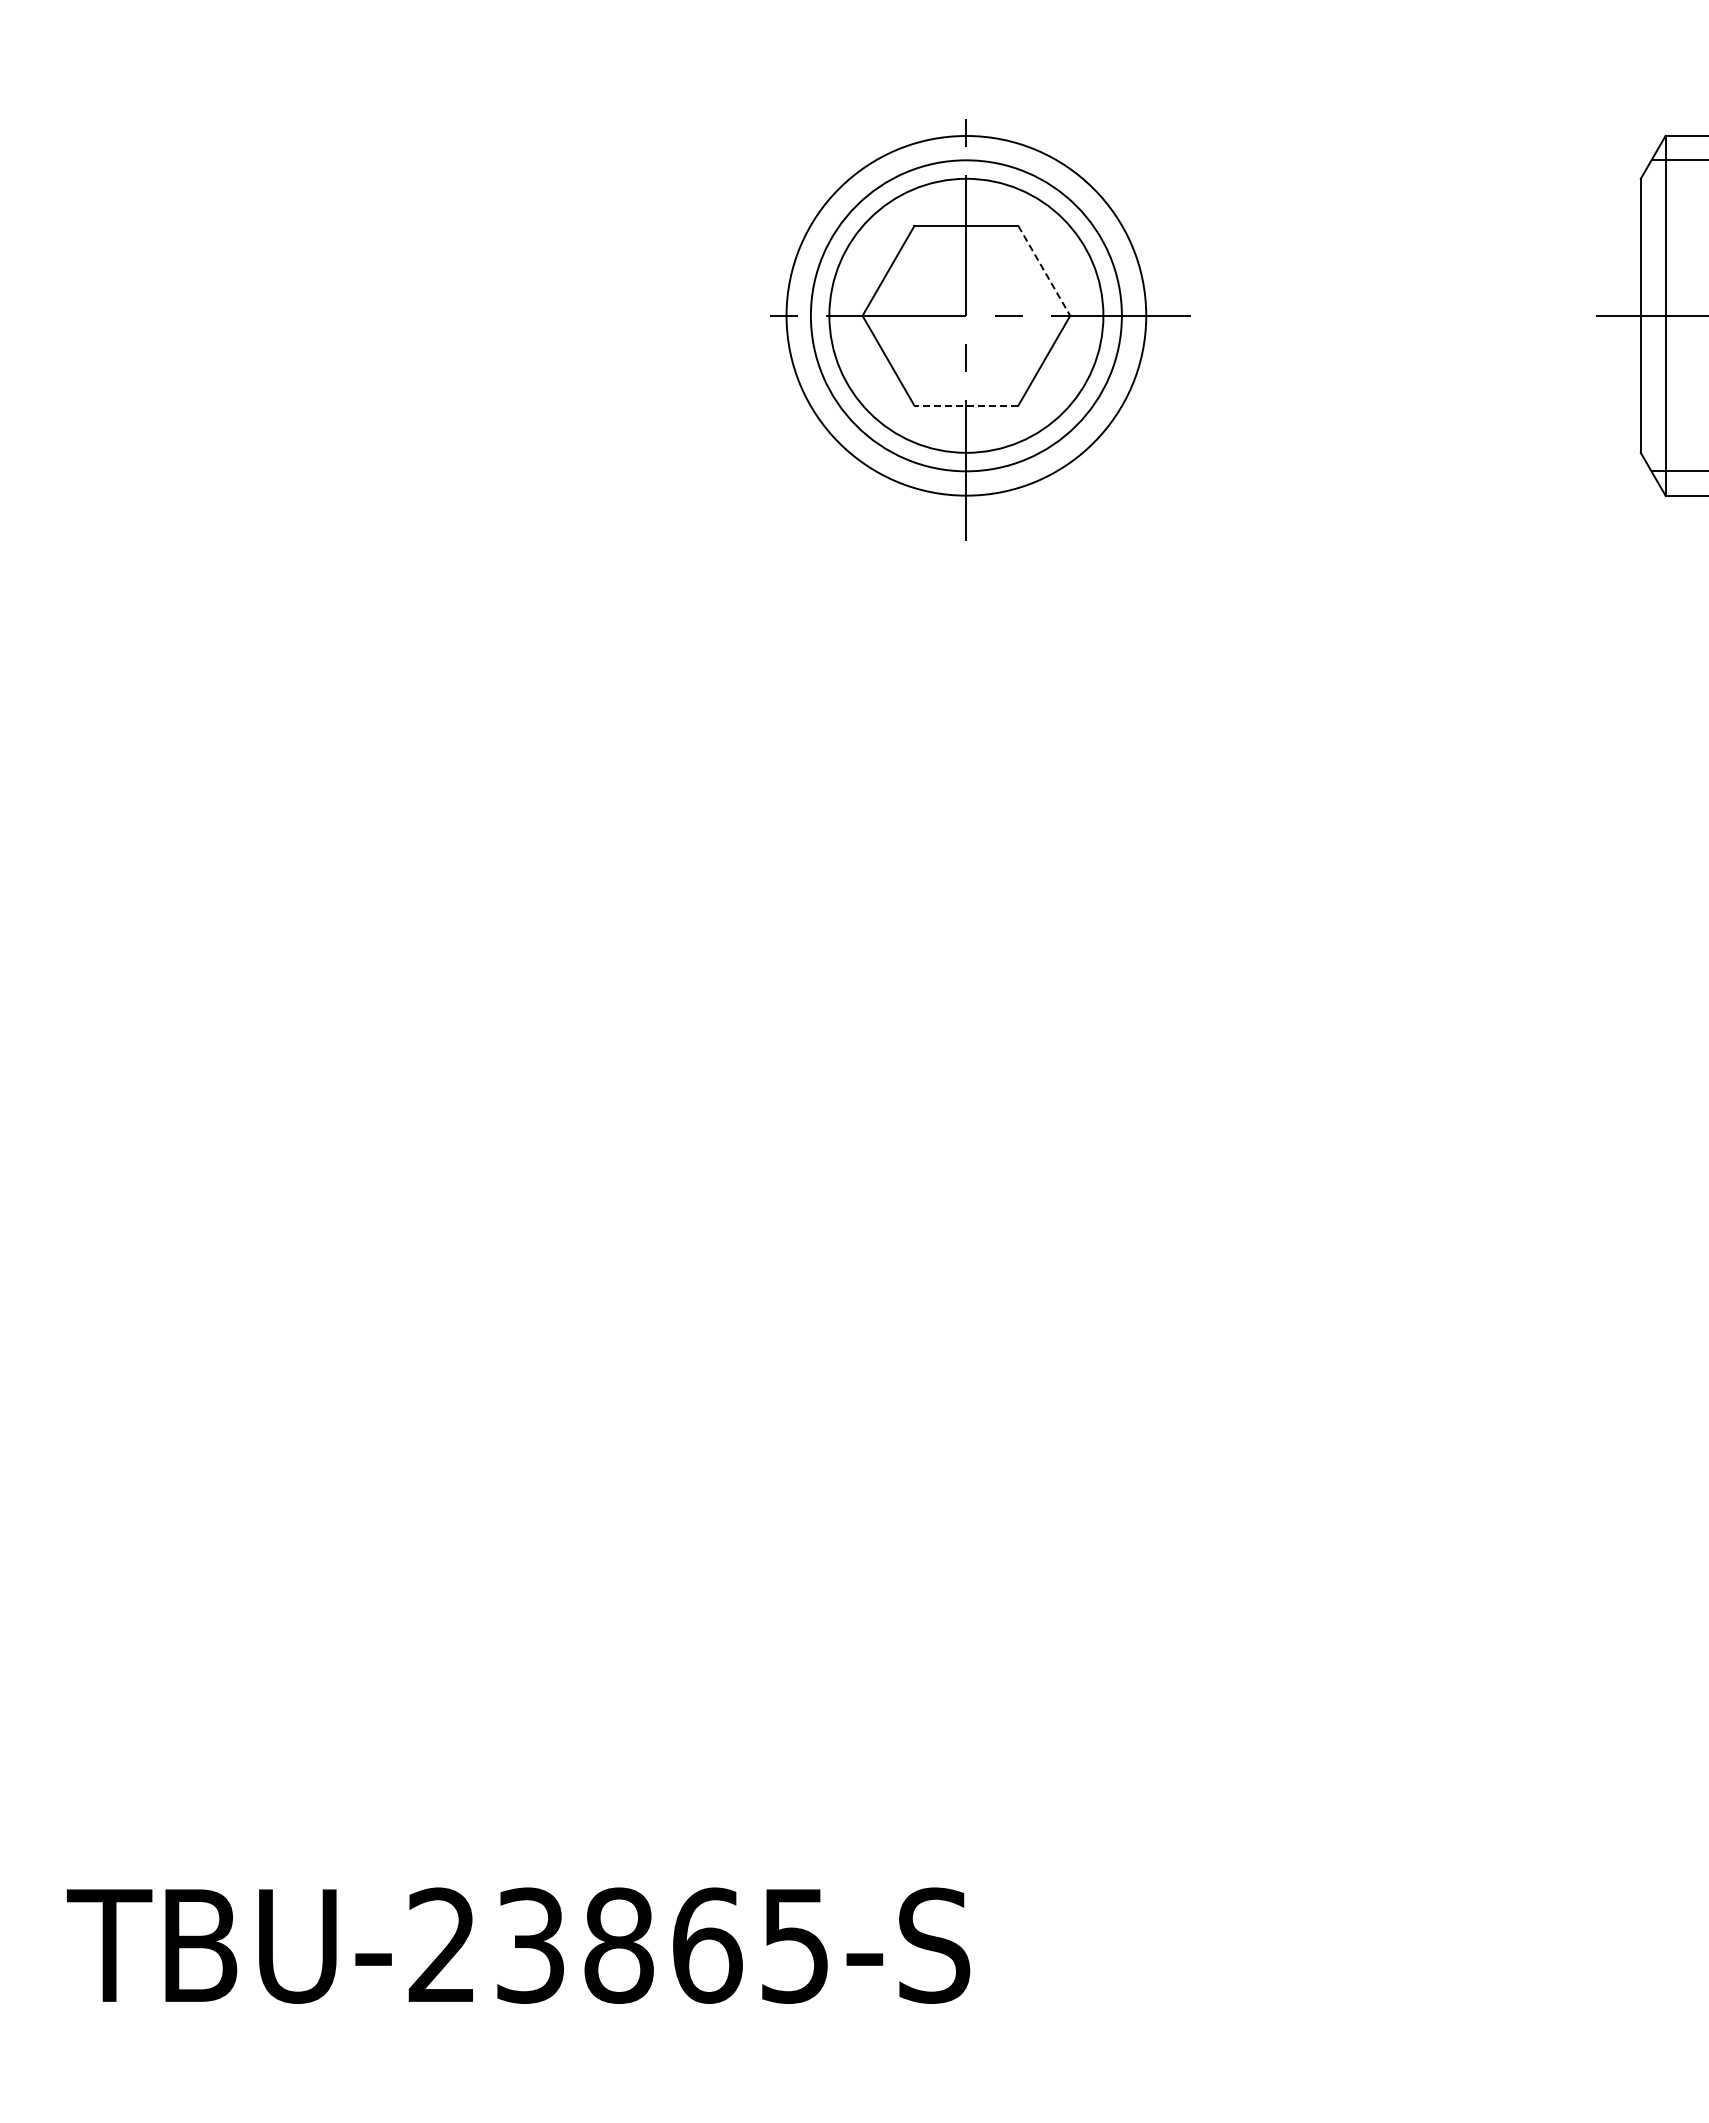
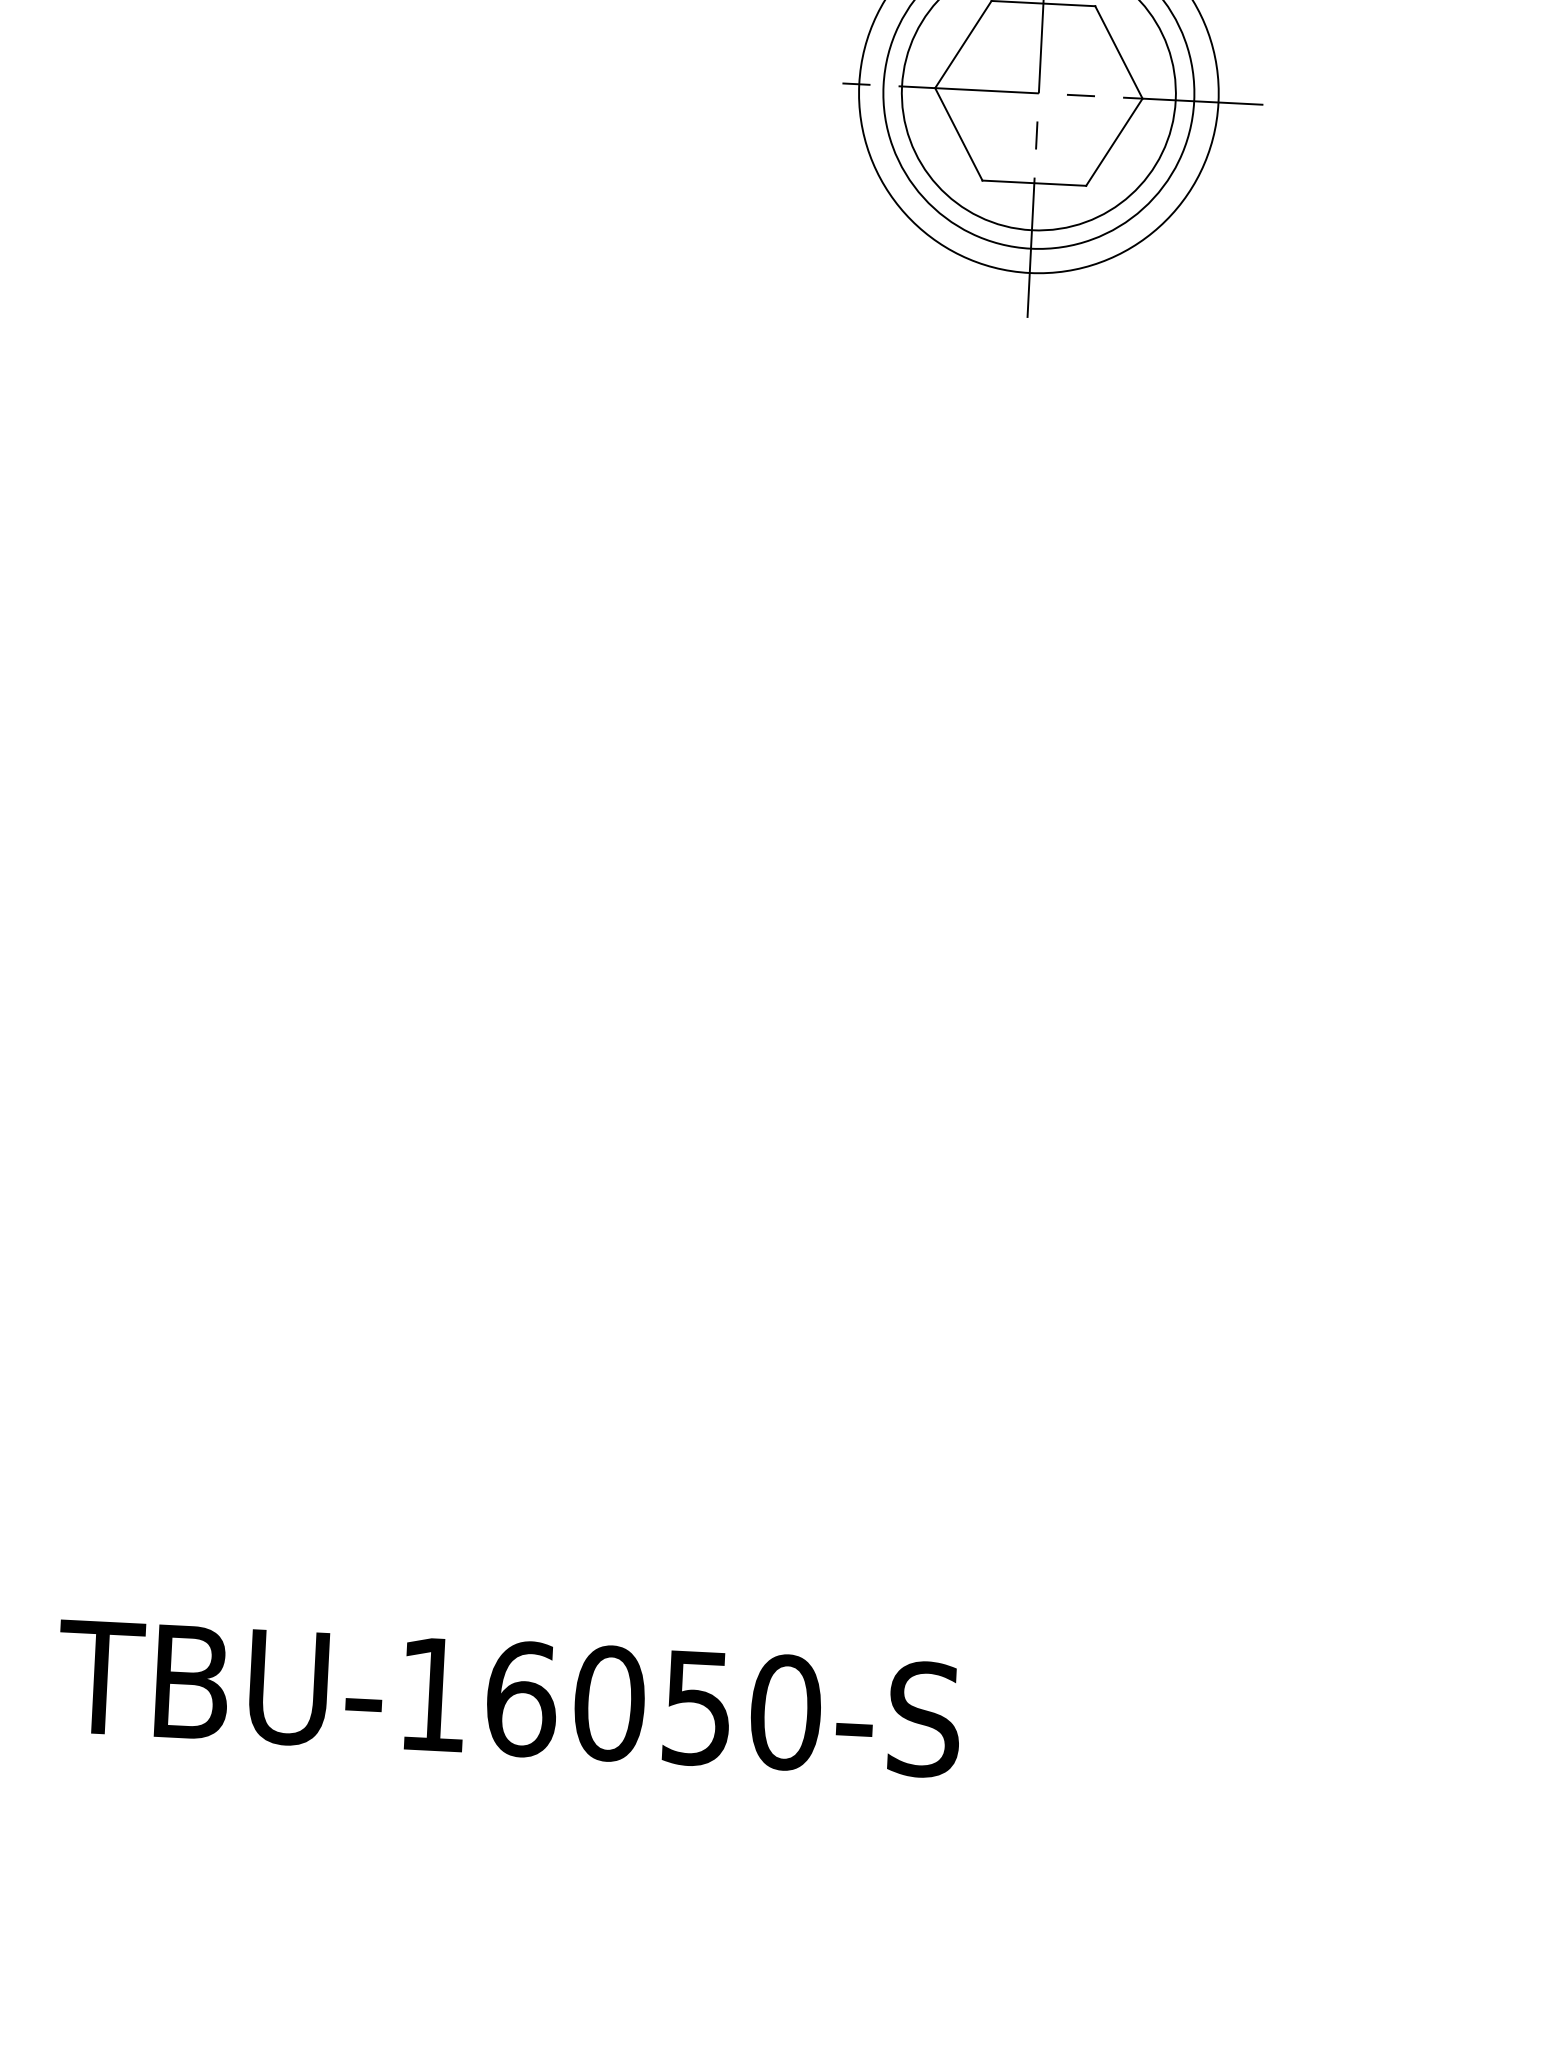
line: (1044, 270) -> (1119, 52), dashed -> solid
line: (966, 405) -> (1034, 182), dashed -> solid
text: (619, 1945) -> (609, 1703), TBU-23865-S -> TBU-16050-S

